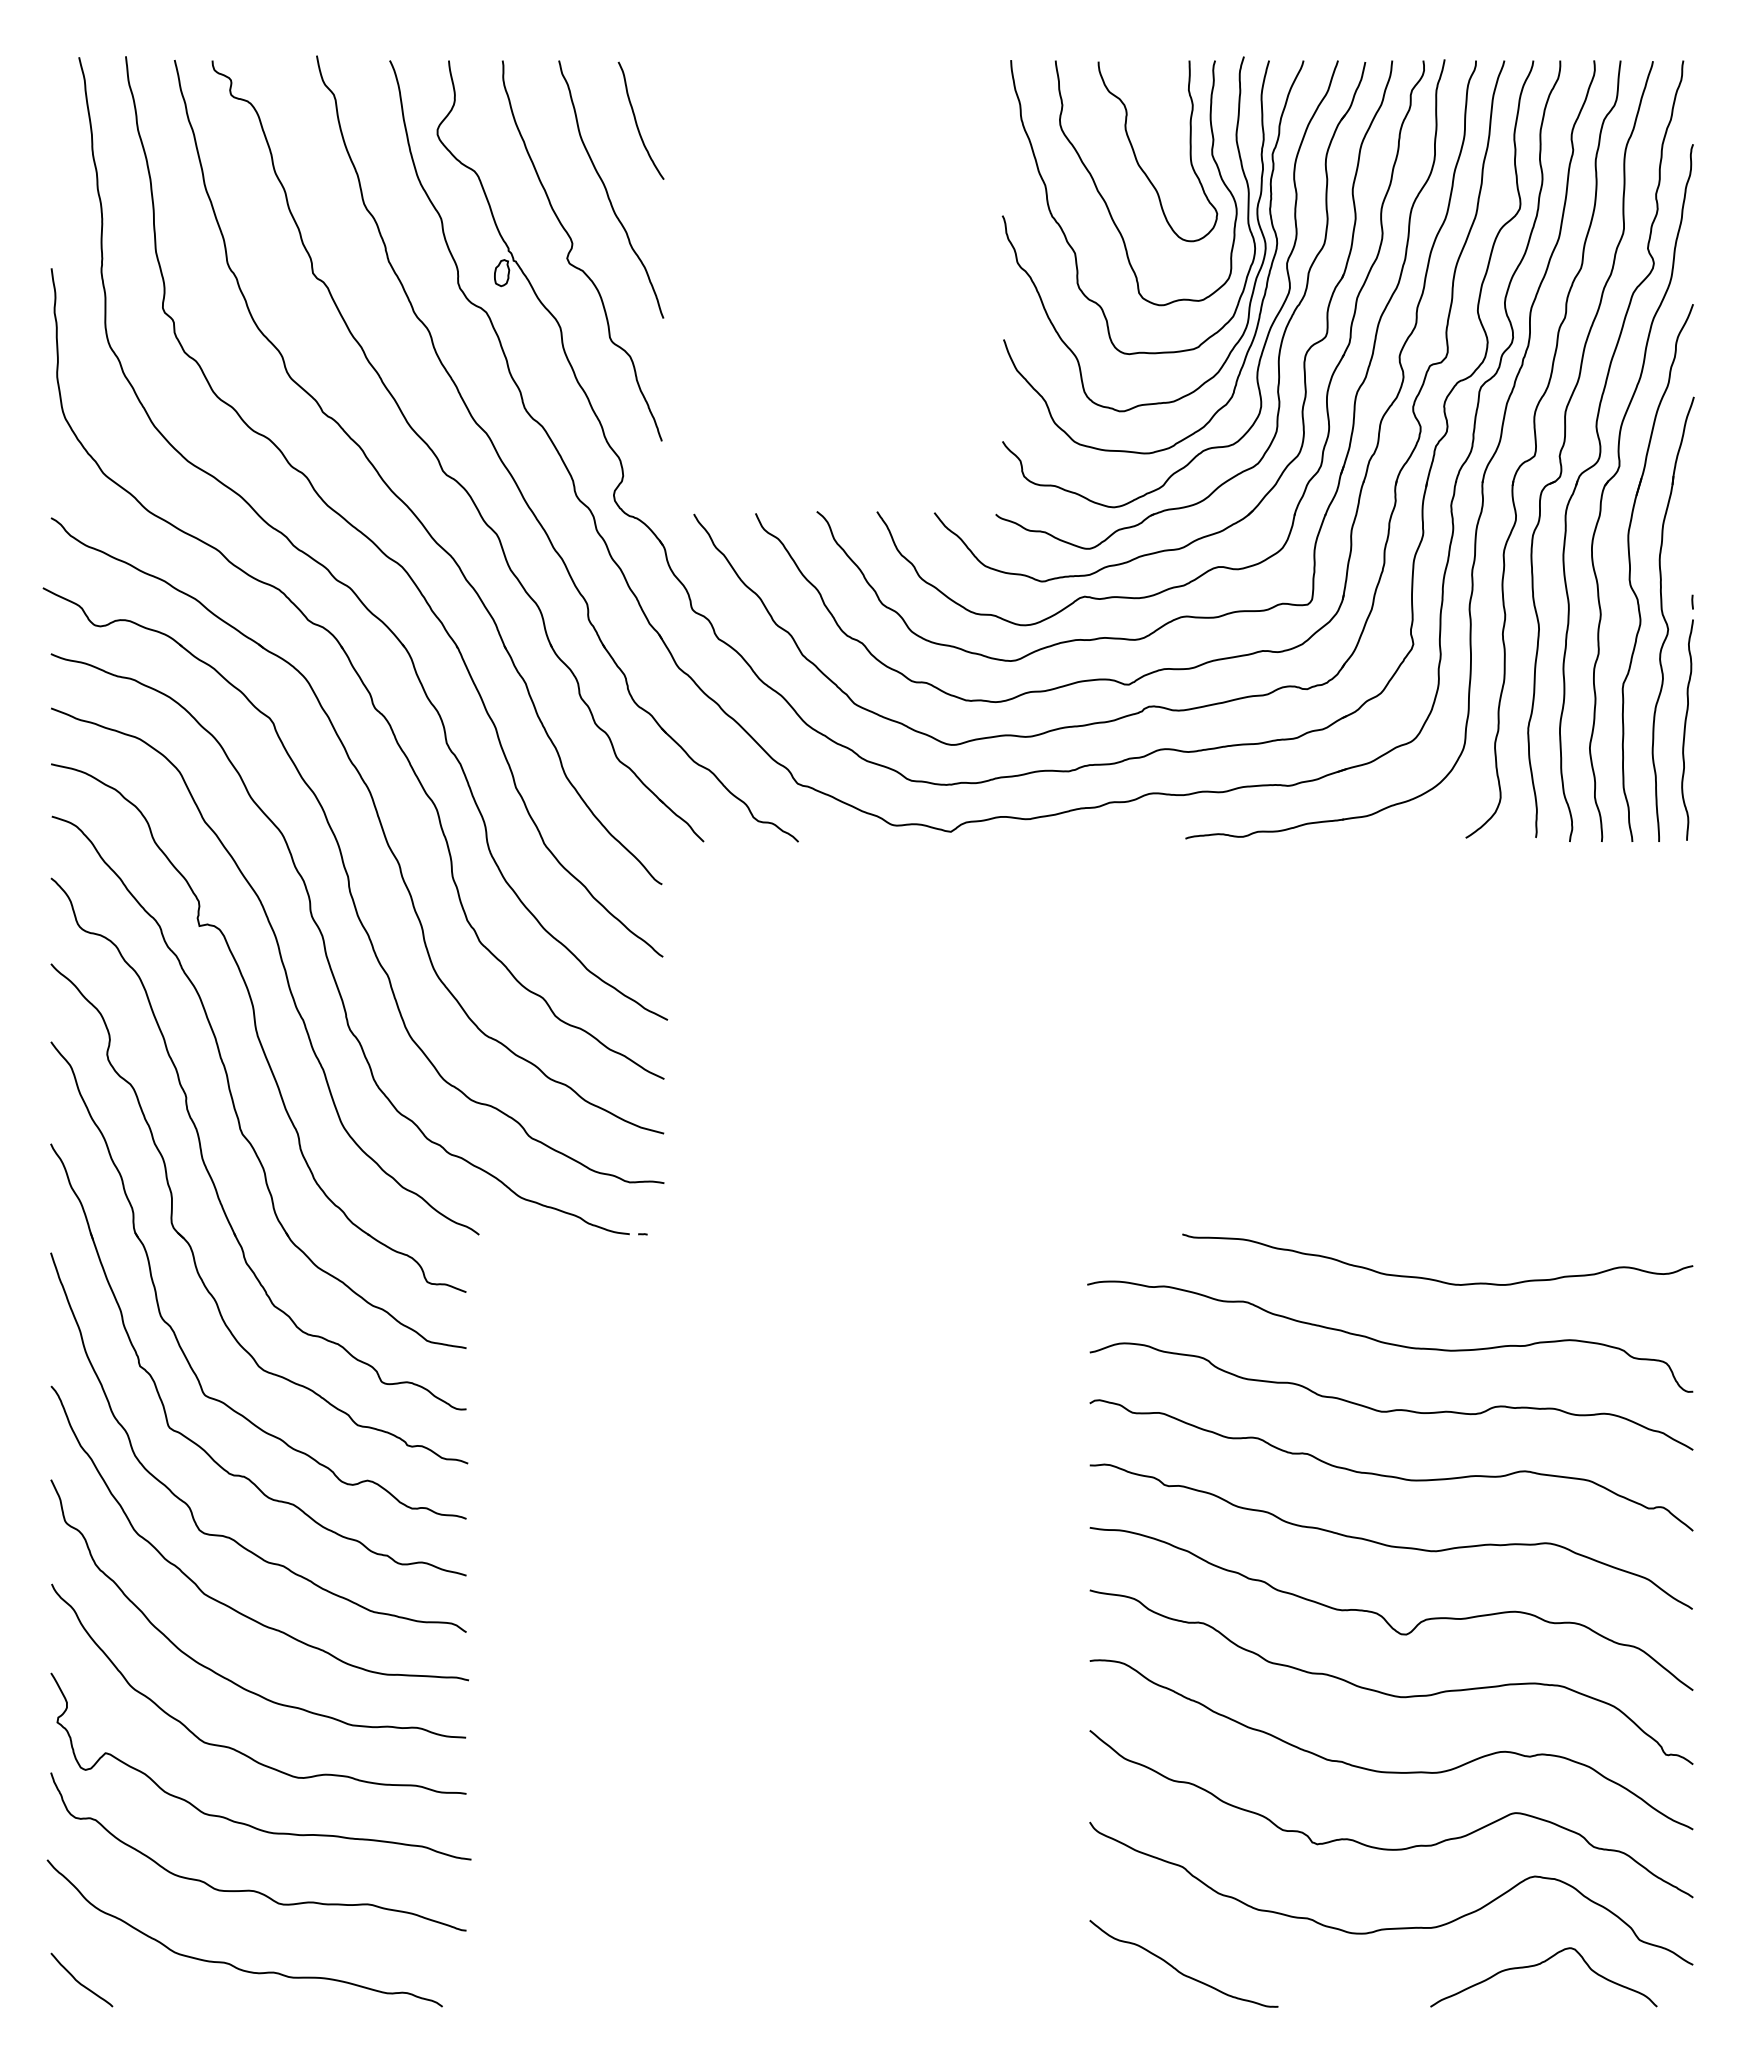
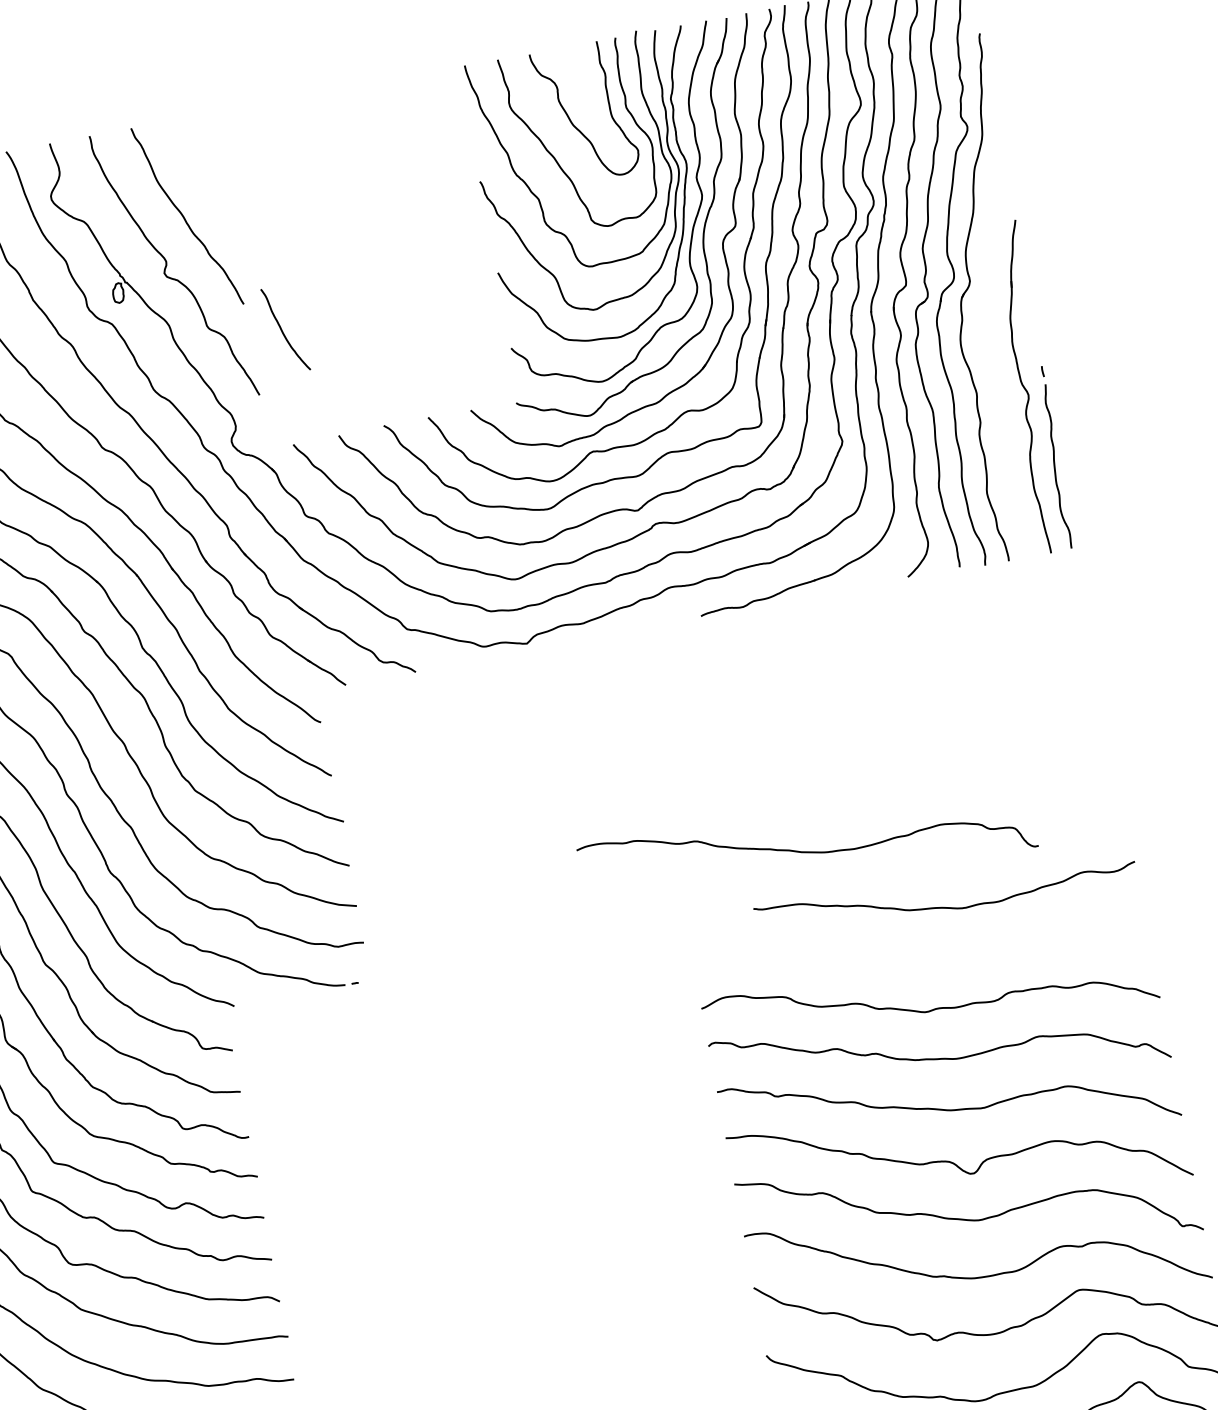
curve: (636, 120) -> (282, 330), moved
part: (1630, 572) -> (992, 358), removed
curve: (1388, 1342) -> (807, 851), moved

